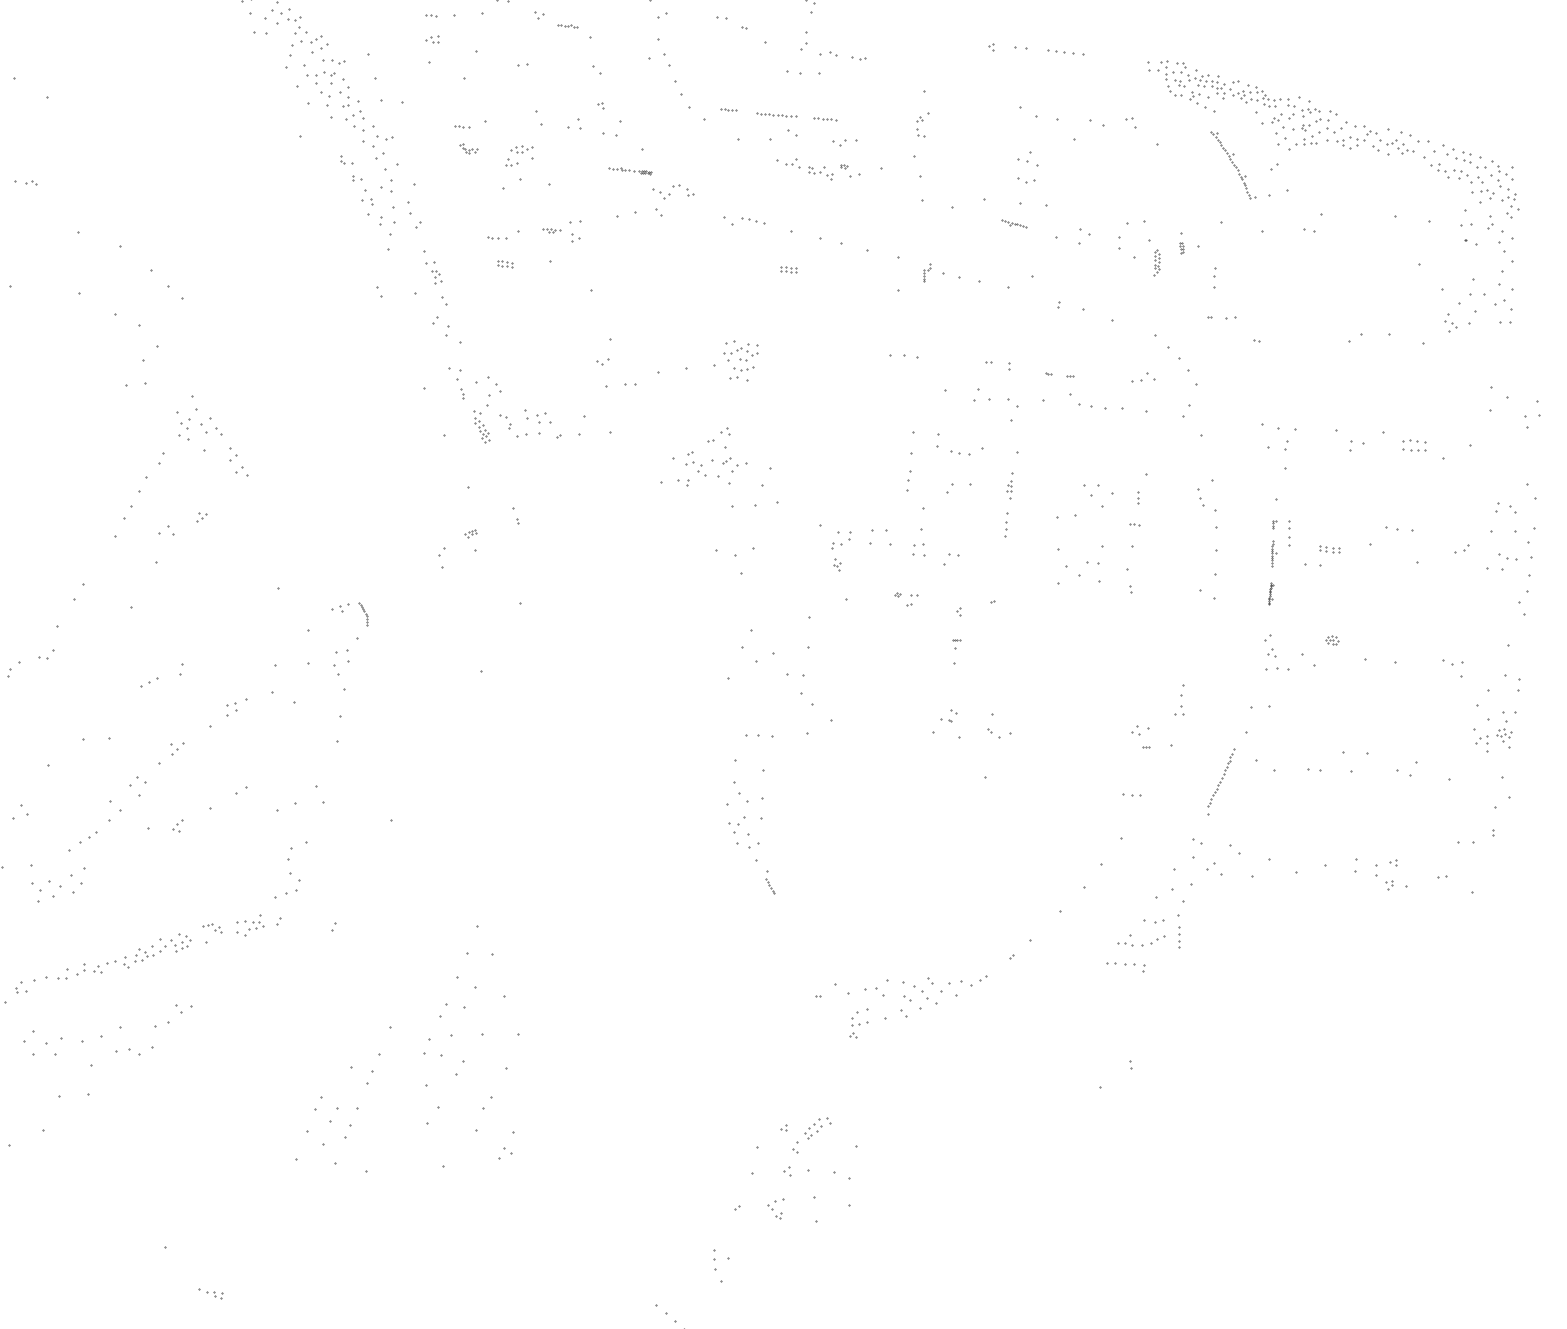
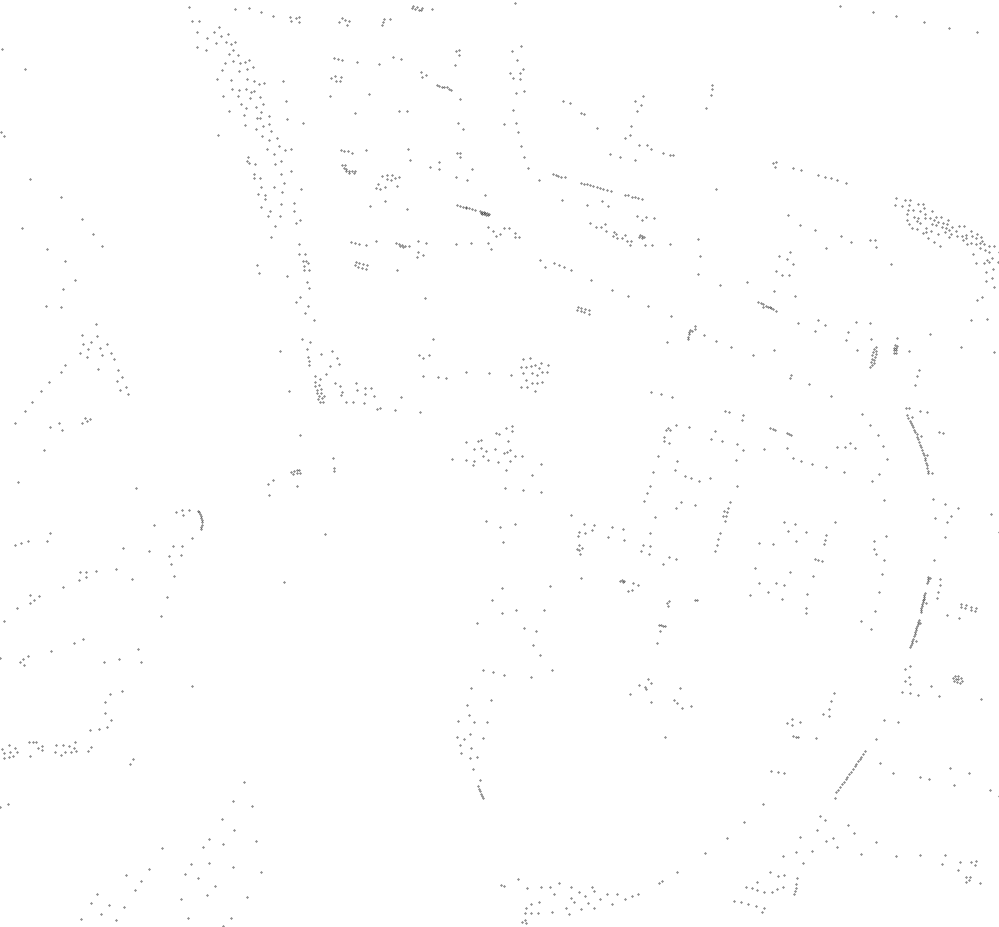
part: (922, 124) -> (669, 433), moved
part: (1233, 165) -> (919, 445), moved
part: (1270, 593) -> (915, 633), size x1.67
part: (1179, 931) -> (795, 886), size x0.62

